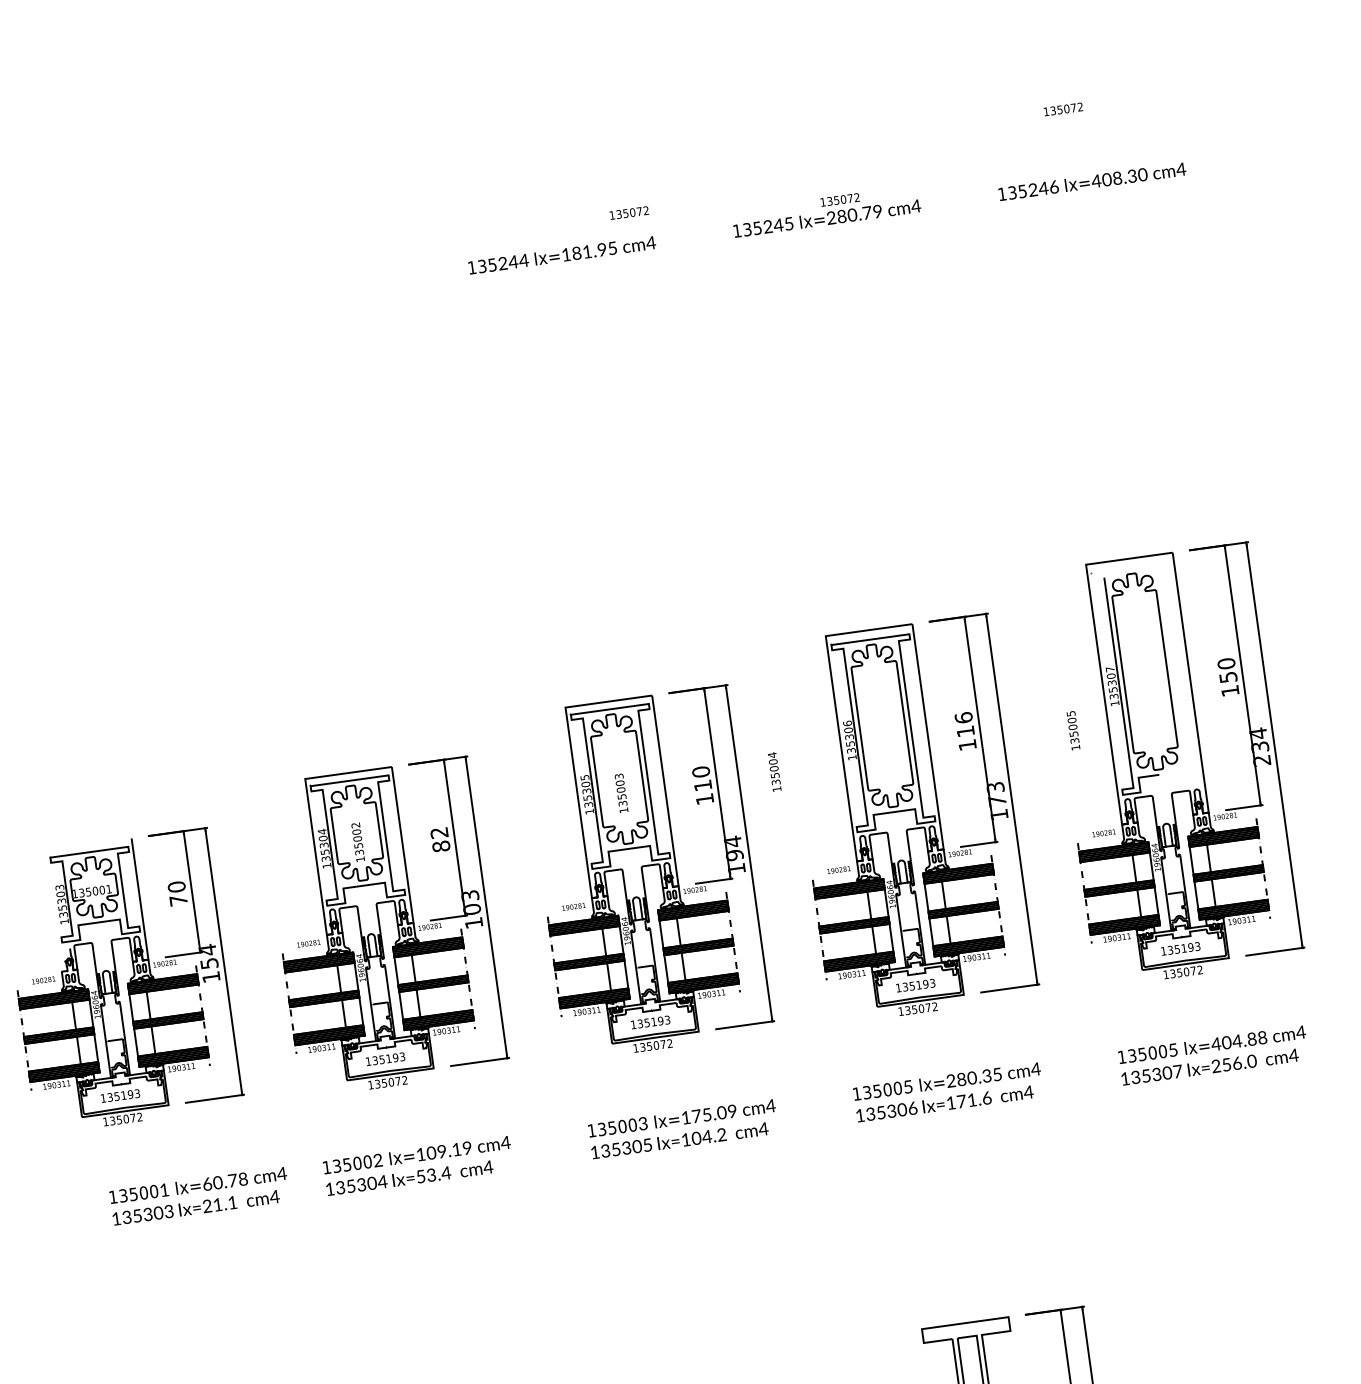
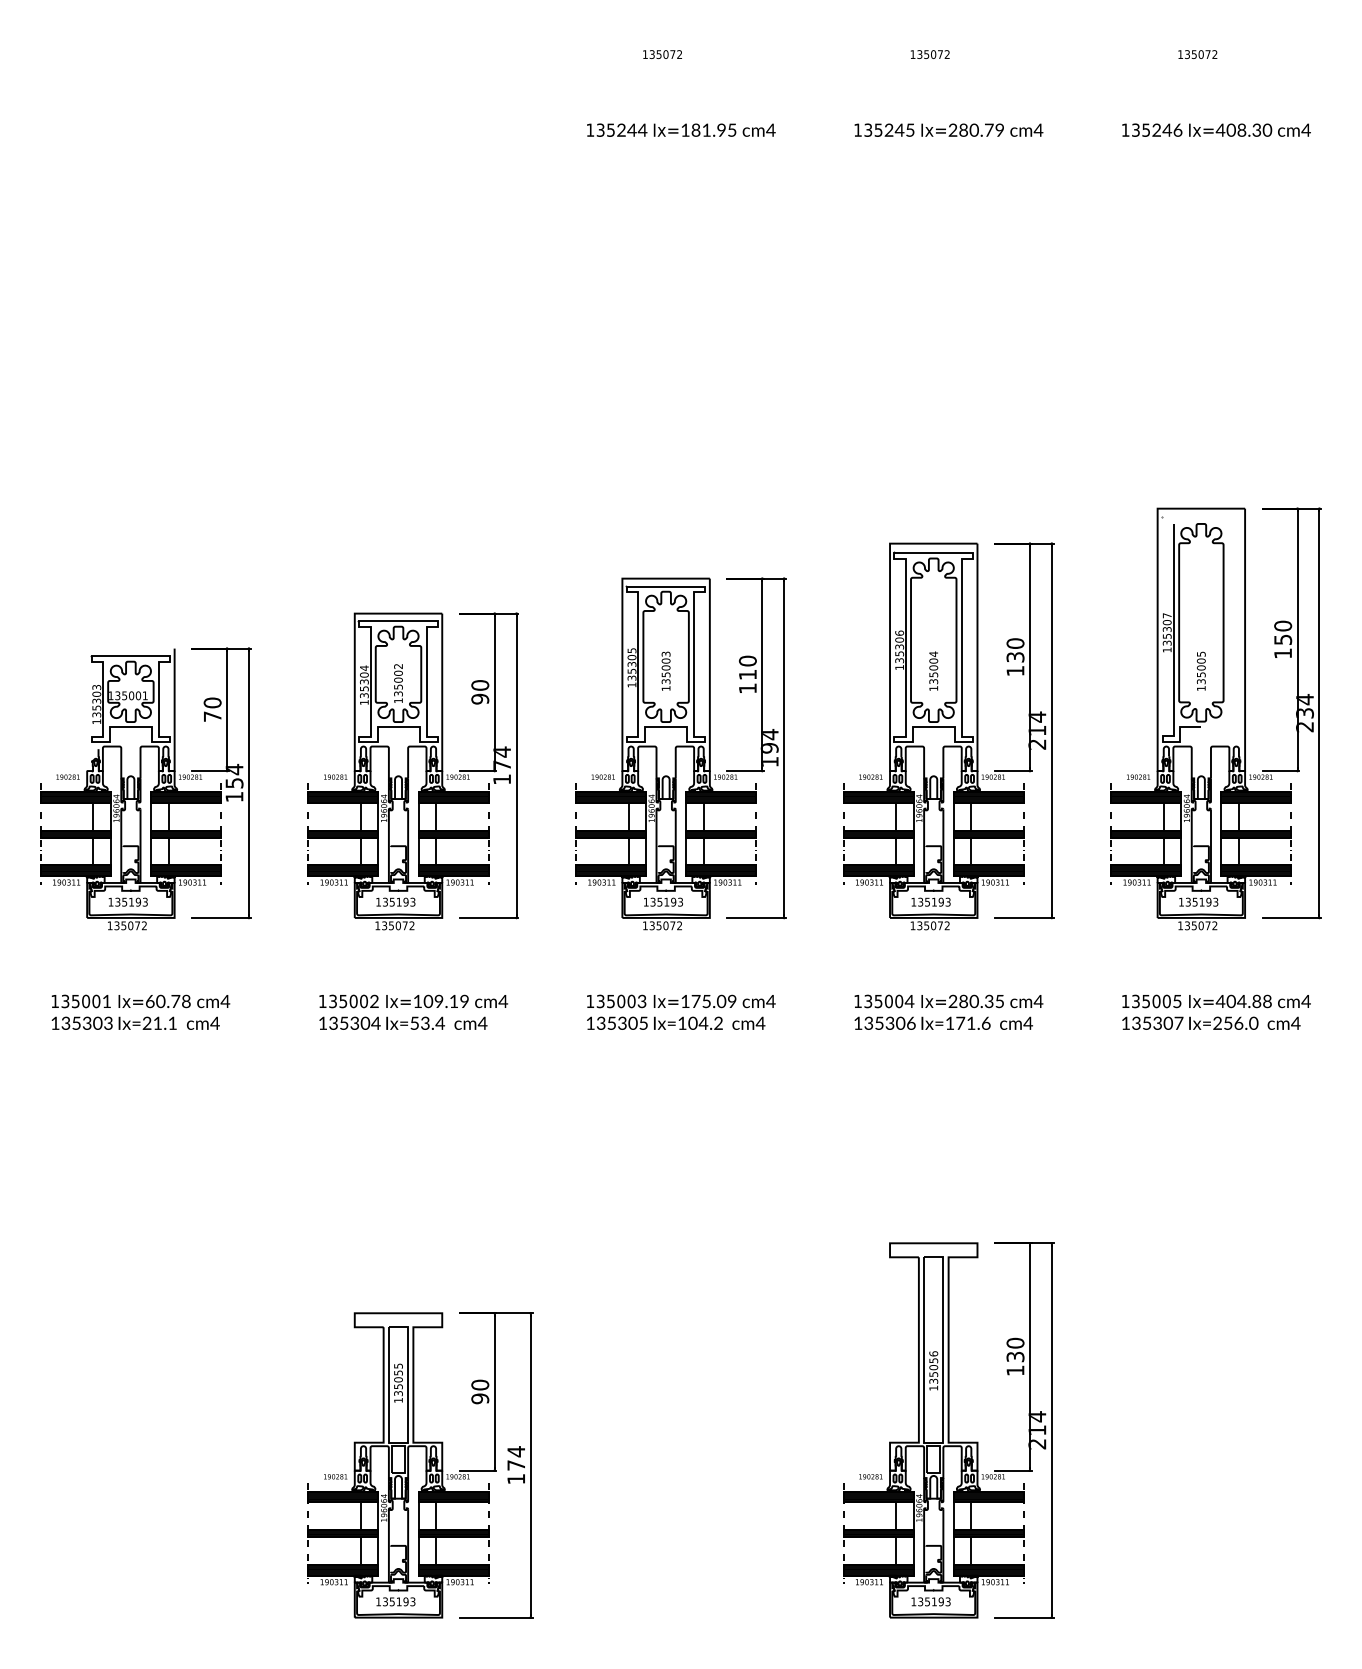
text: (839, 199) -> (929, 54), moved
text: (629, 212) -> (662, 54), moved
text: (964, 724) -> (1015, 650), 116 -> 130
text: (1073, 729) -> (1201, 670), moved
text: (774, 771) -> (933, 670), moved
text: (997, 800) -> (1037, 730), 173 -> 214
text: (440, 839) -> (480, 692), 82 -> 90
text: (471, 902) -> (502, 758), 103 -> 174
text: (908, 1086) -> (909, 1001), 5 -> 4
text: (199, 1195) -> (140, 1011), moved

